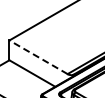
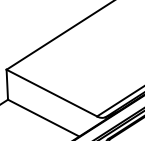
line: (38, 57) -> (51, 93), dashed -> solid

